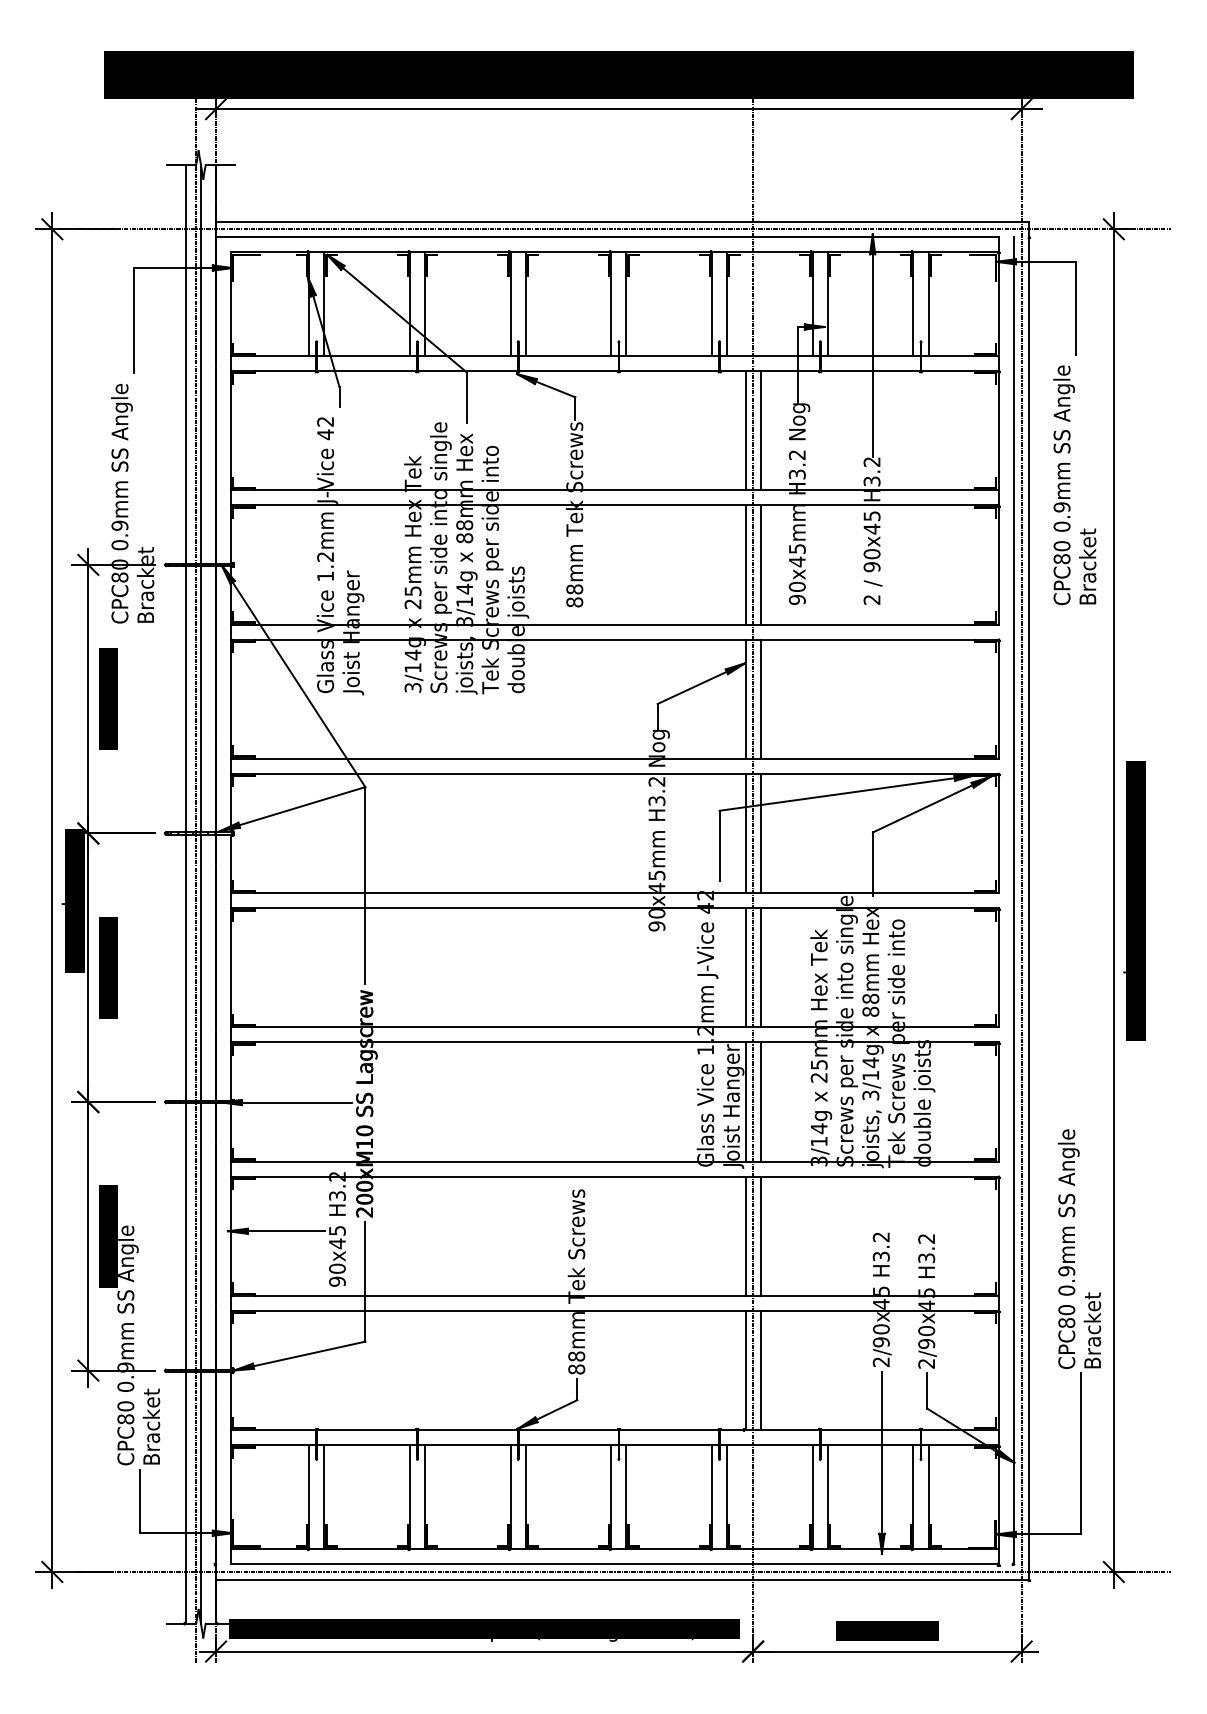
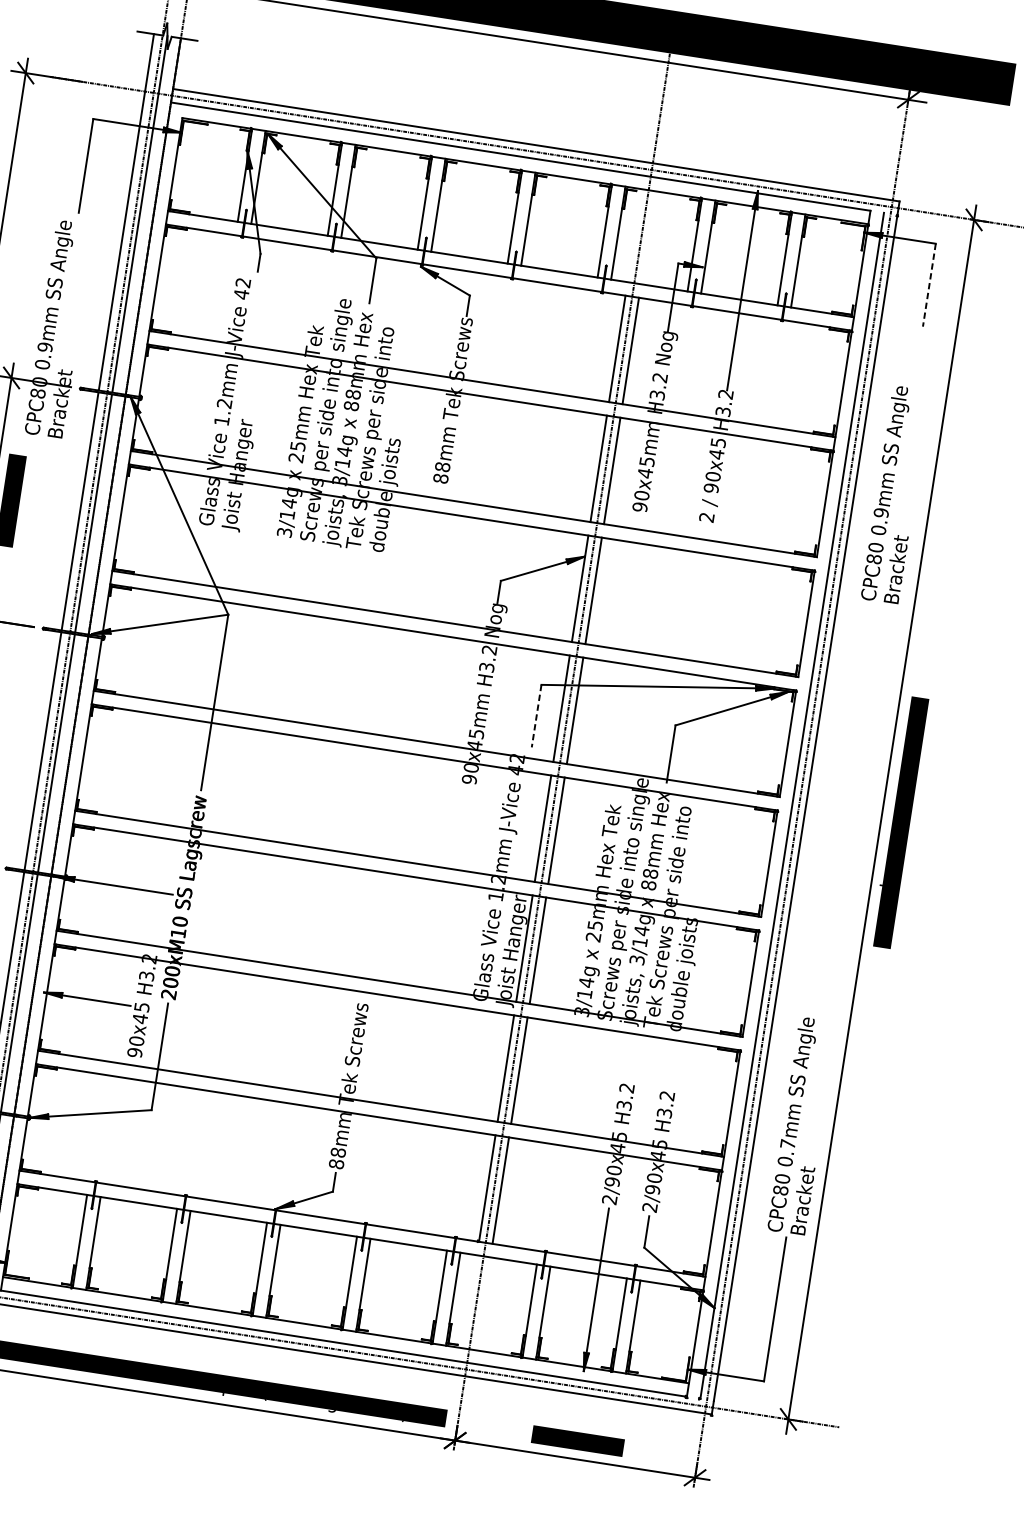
line: (1076, 308) -> (929, 285), solid -> dashed
text: (1074, 485) -> (895, 495), moved
line: (719, 845) -> (536, 715), solid -> dashed
text: (1066, 1271) -> (787, 1144), 0.9mm -> 0.7mm

